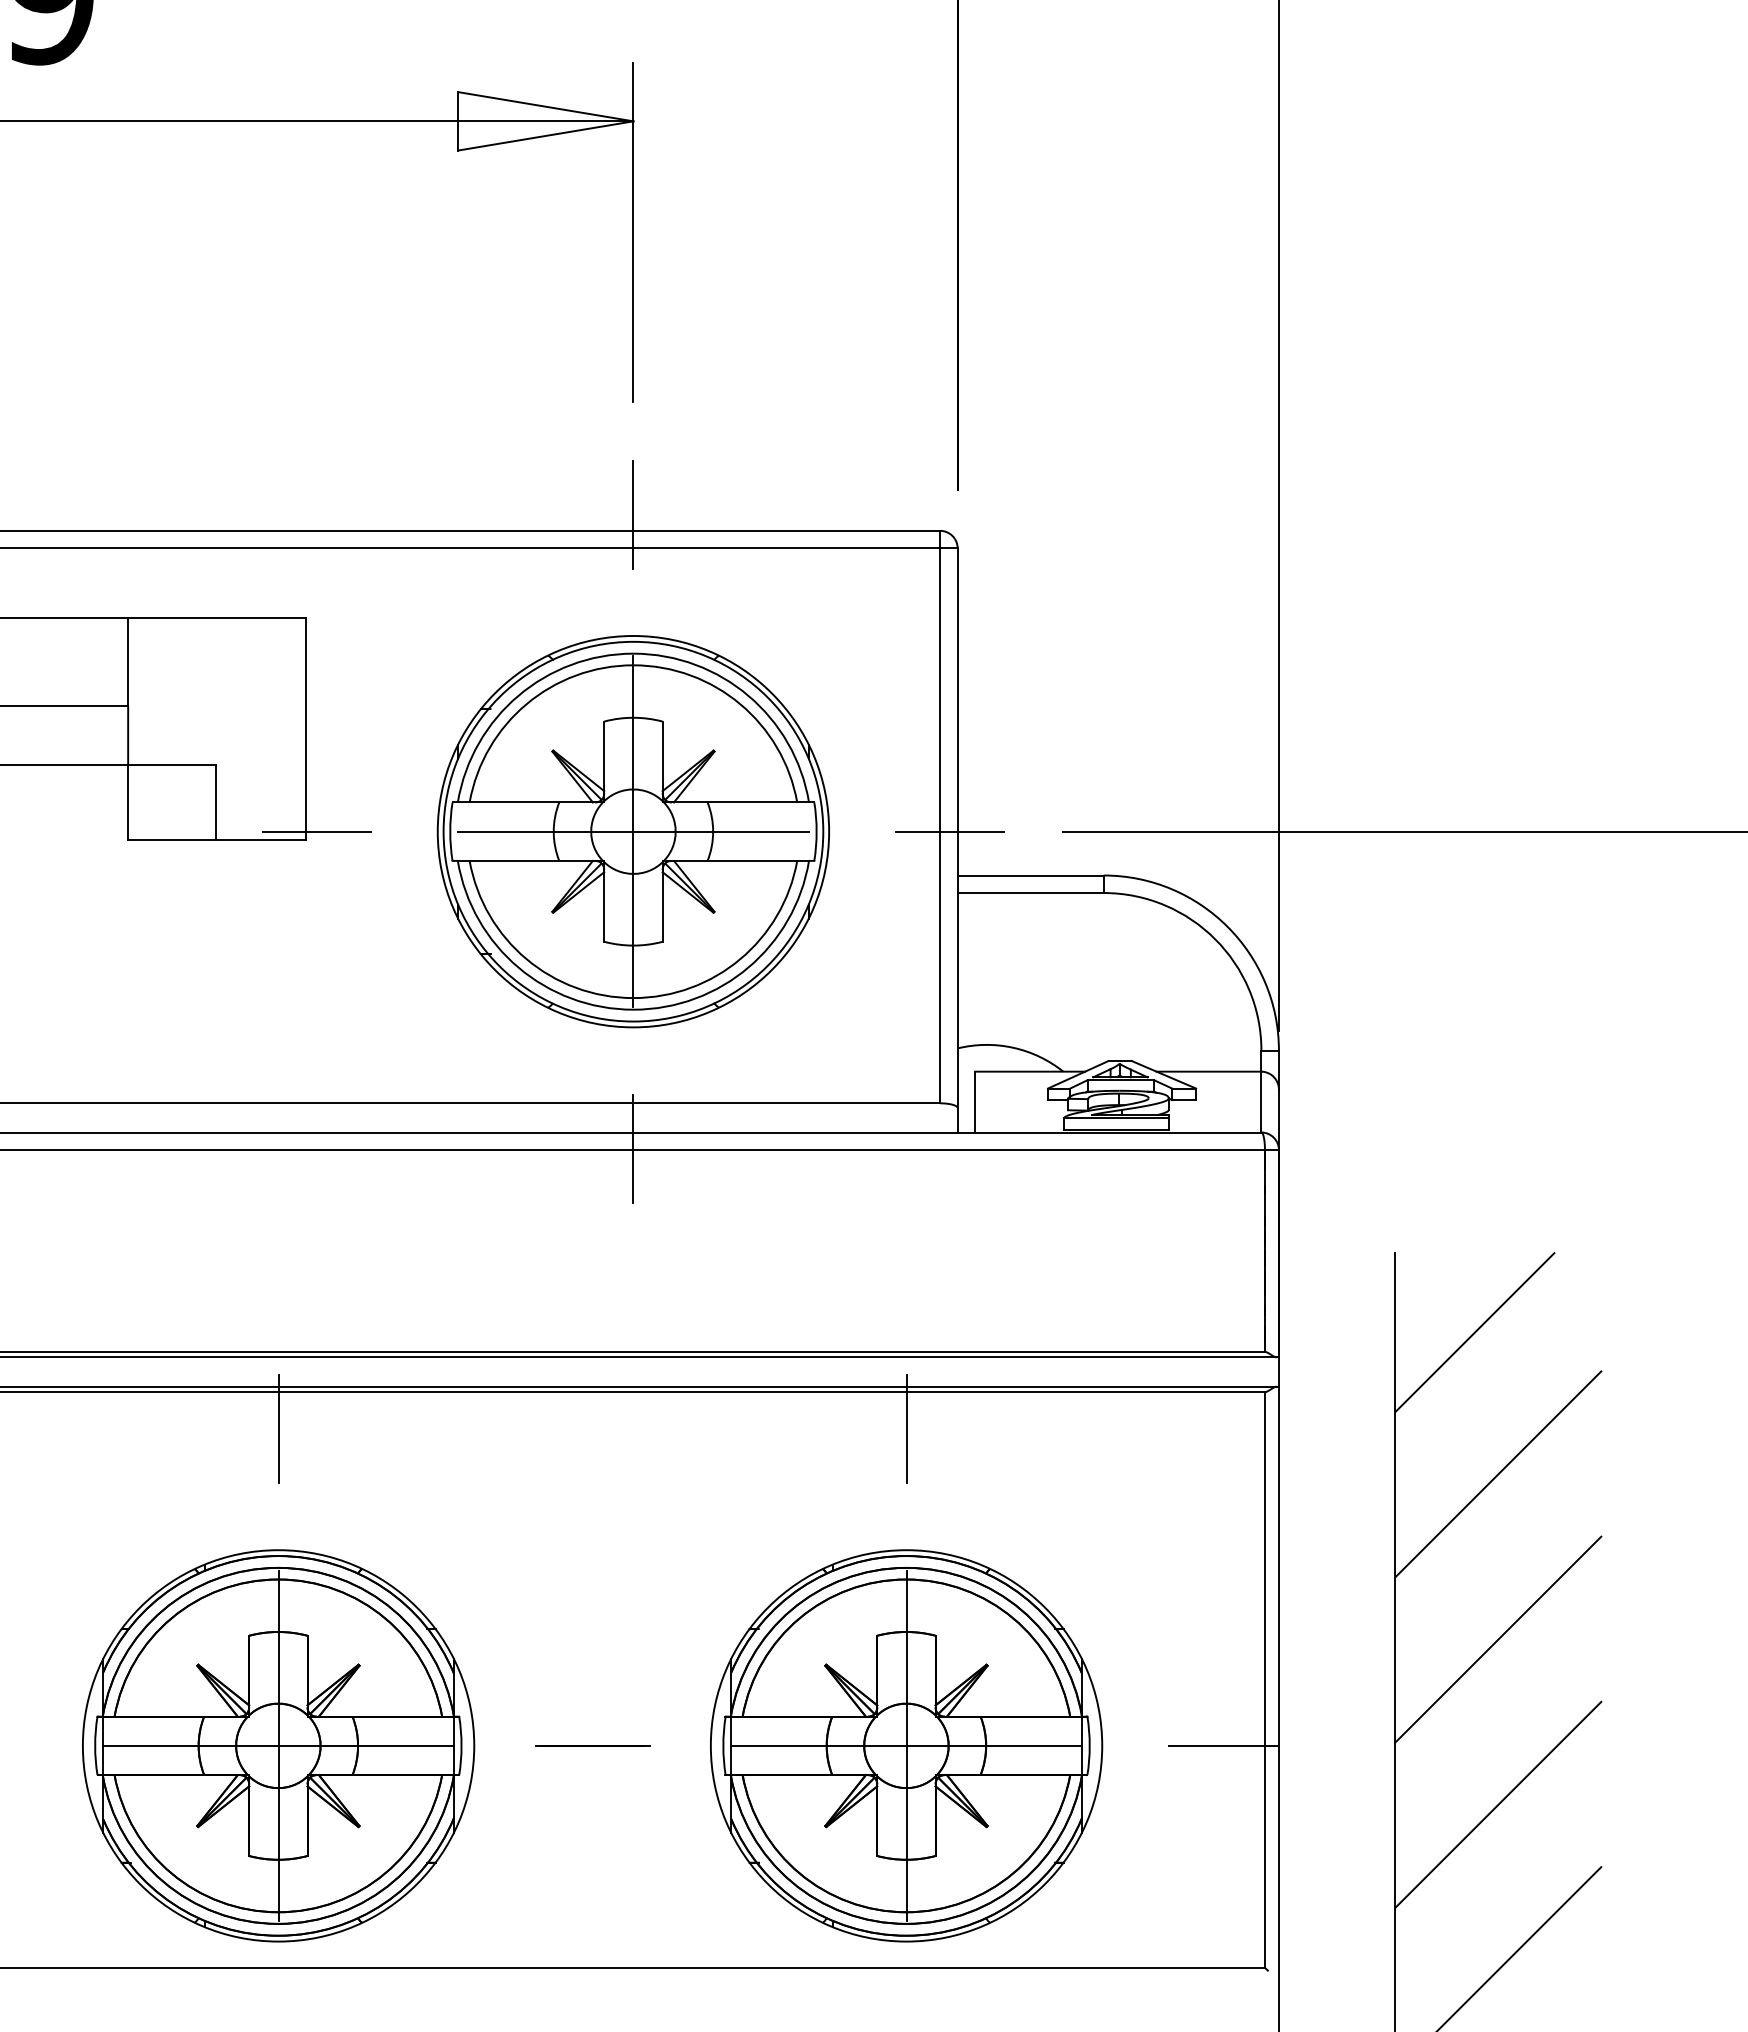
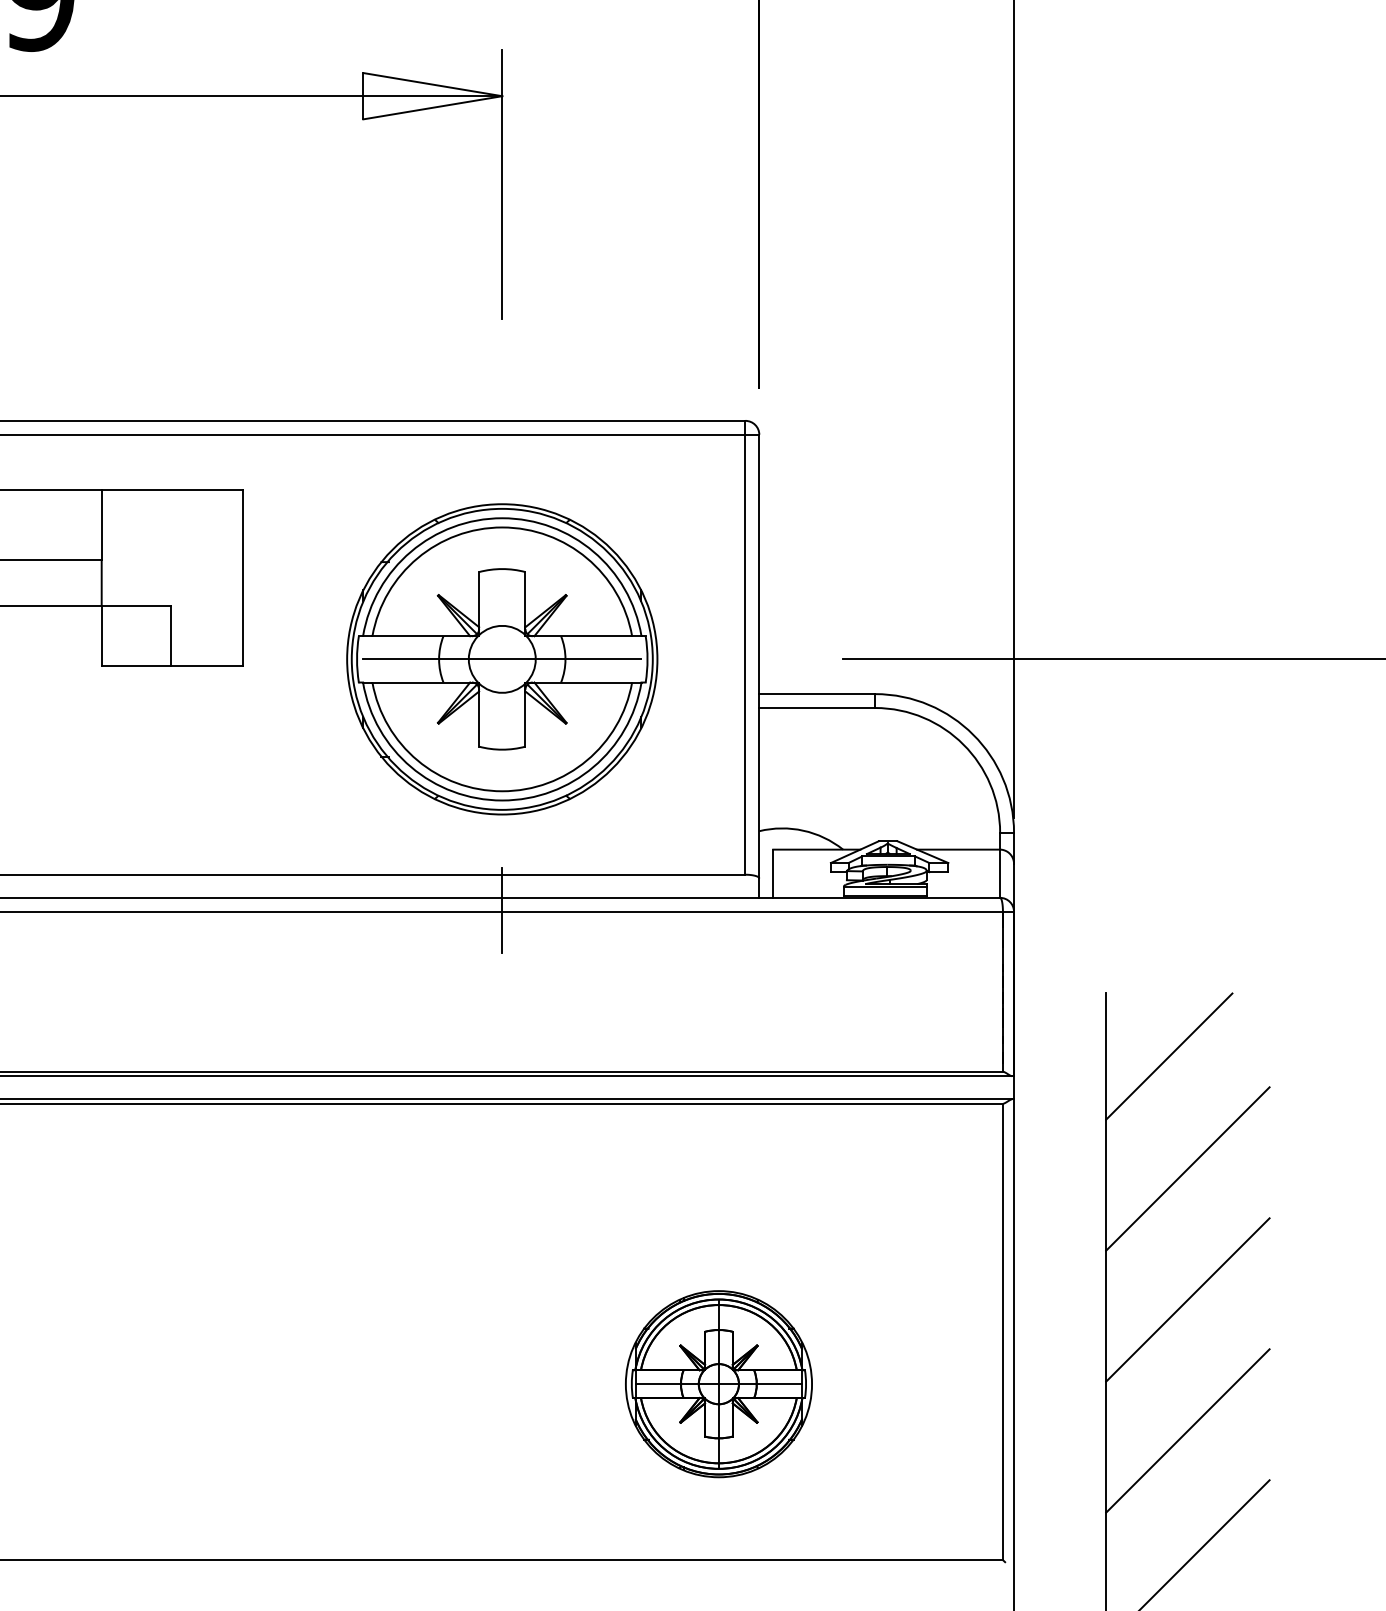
line: (633, 514) -> (502, 407), removed
line: (316, 831) -> (251, 659), removed
line: (633, 831) -> (502, 659), removed
line: (950, 831) -> (753, 659), removed
line: (278, 1428) -> (220, 1132), removed
line: (906, 1428) -> (718, 1132), removed
part: (278, 1745) -> (220, 1383), removed
line: (592, 1745) -> (469, 1383), removed
part: (906, 1745) -> (718, 1383), size x0.6
line: (1223, 1745) -> (970, 1383), removed

